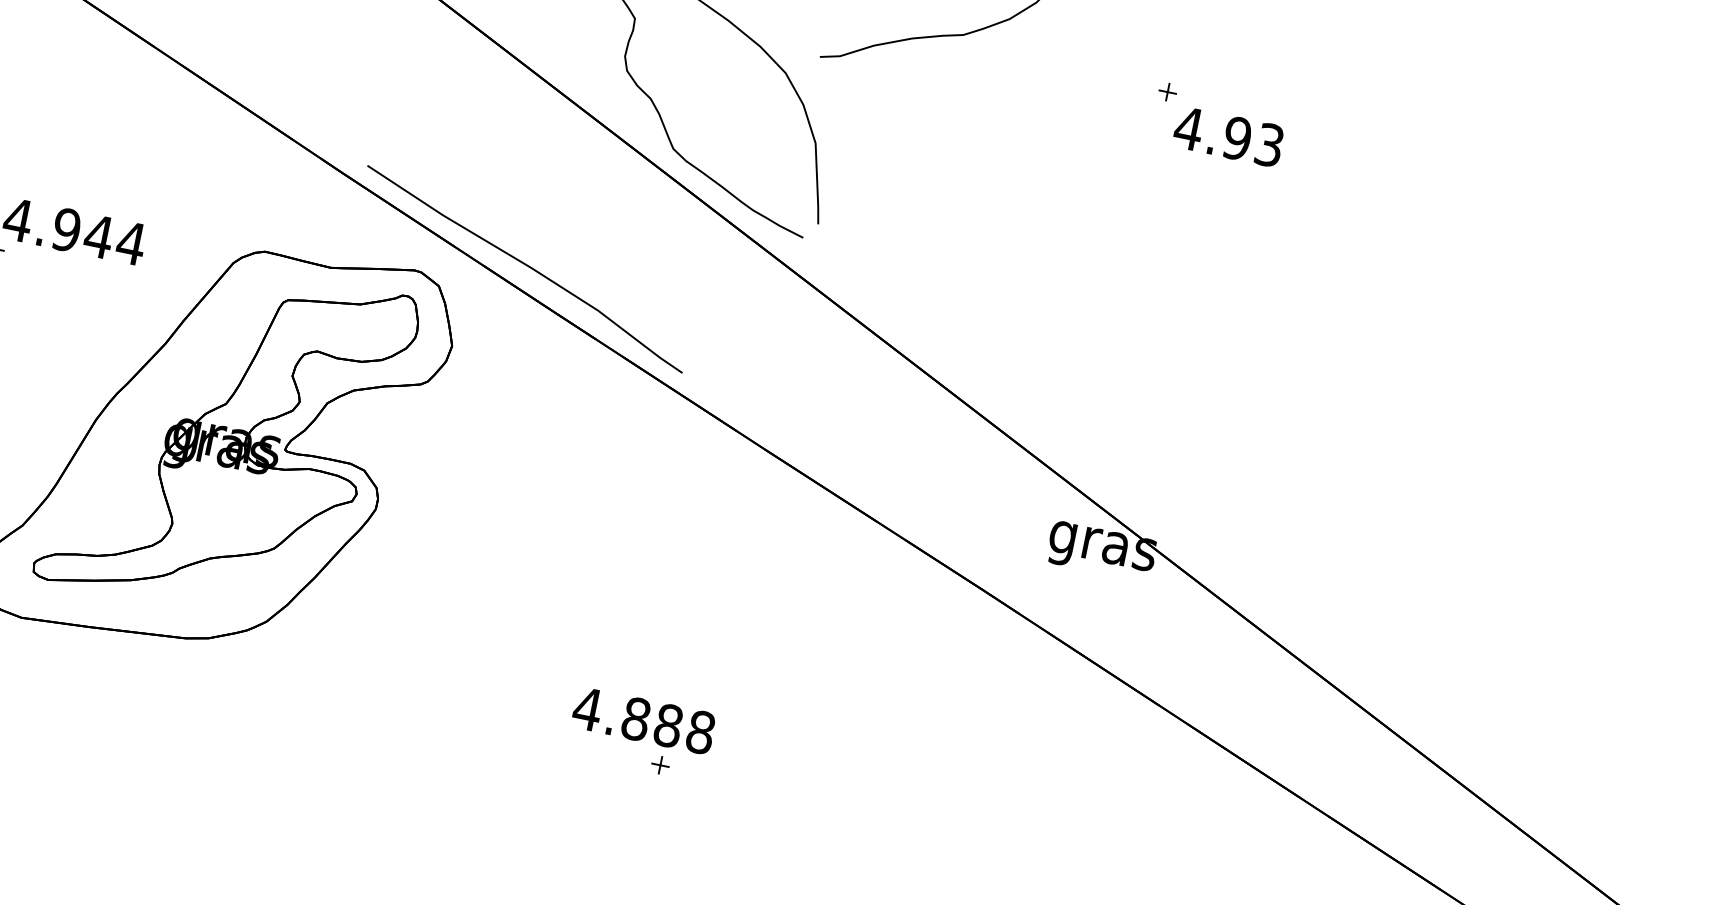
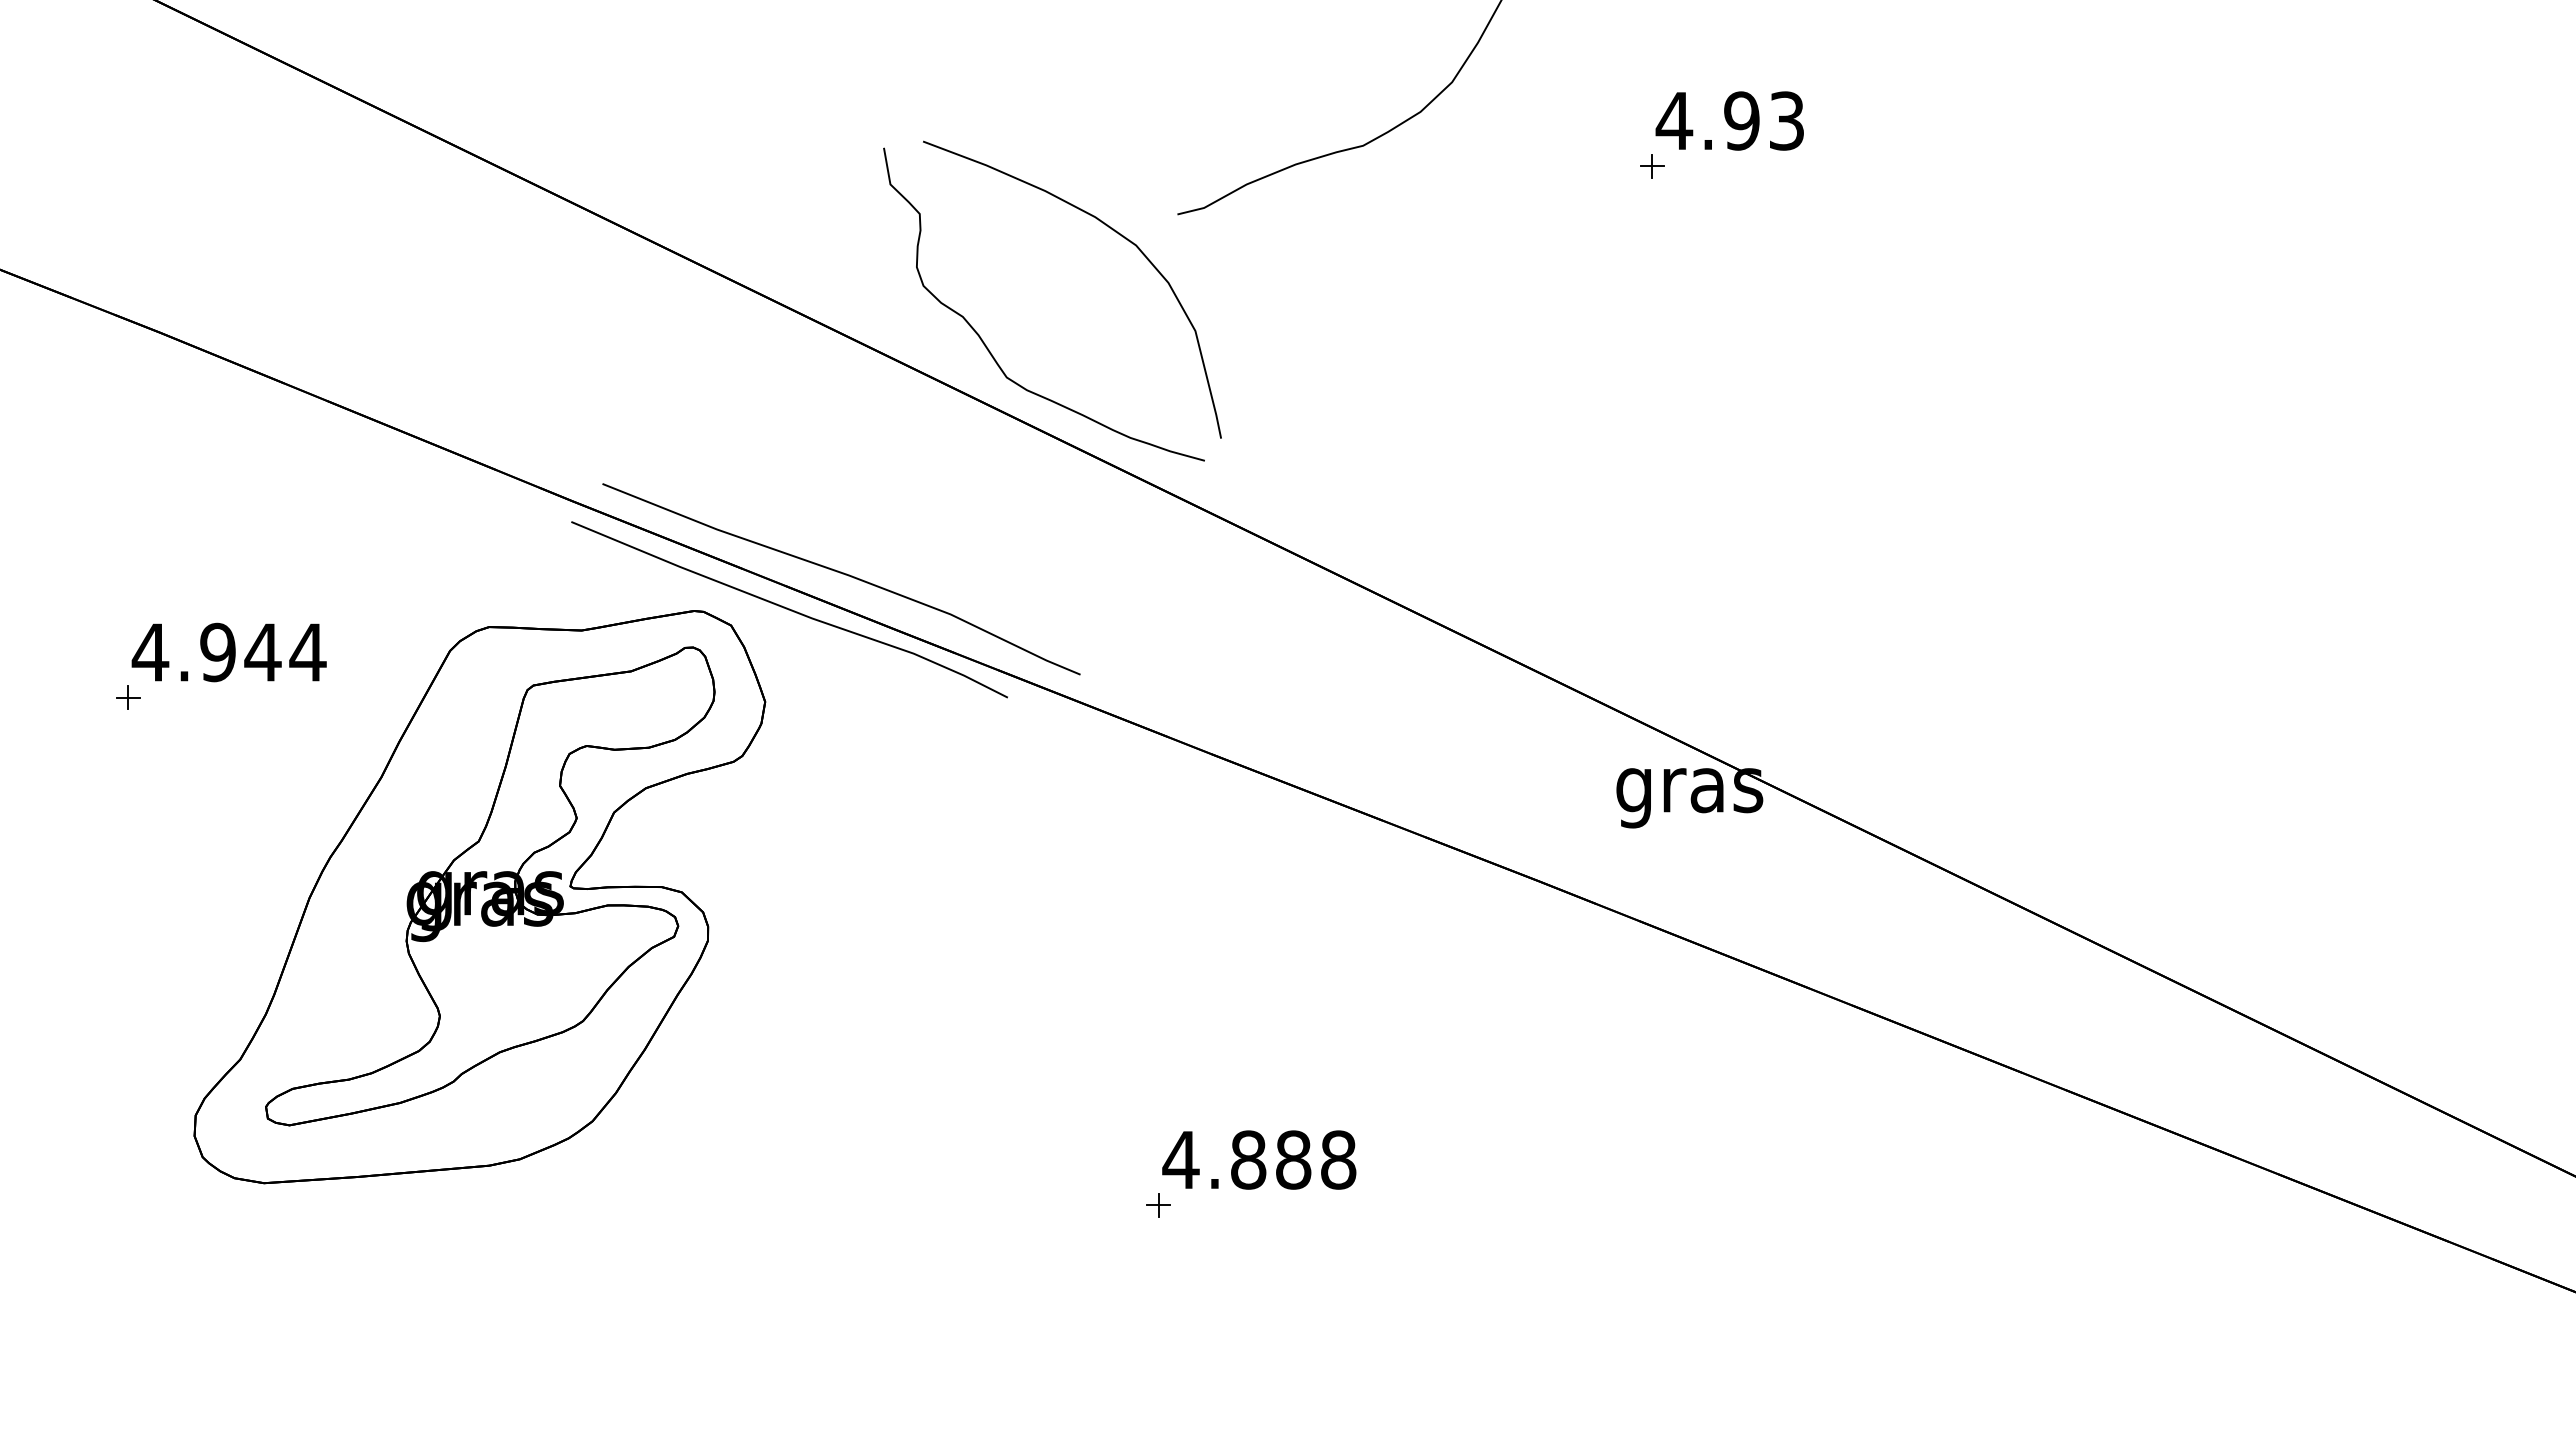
text: (1228, 136) -> (1729, 120), moved
curve: (483, 283) -> (789, 609), added
text: (644, 720) -> (1259, 1159), moved

